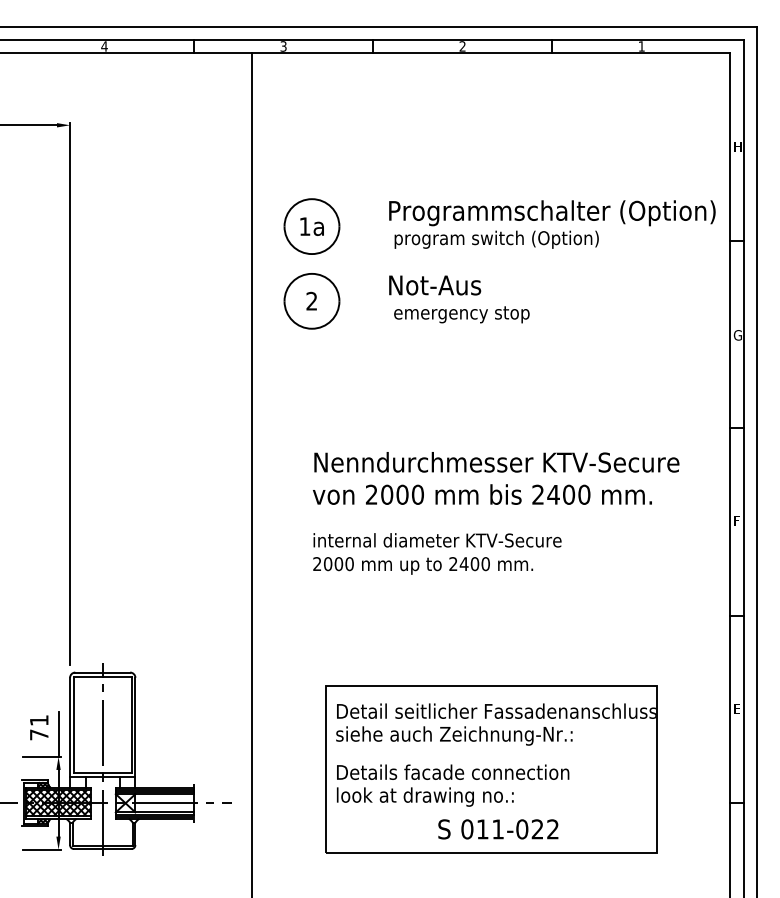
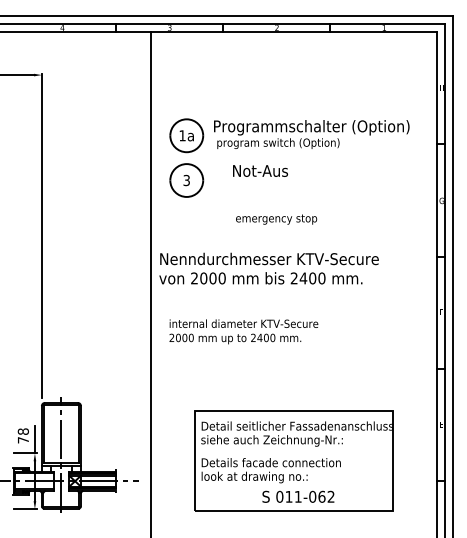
text: (551, 224) -> (311, 134), moved
text: (311, 301) -> (186, 180), 2 -> 3
text: (461, 314) -> (276, 219), moved
text: (495, 478) -> (268, 268), moved
text: (436, 553) -> (243, 331), moved
text: (37, 720) -> (22, 431), 71 -> 78
hatch: (57, 803) -> (34, 481), removed
text: (536, 828) -> (321, 496), 011-022 -> 011-062

